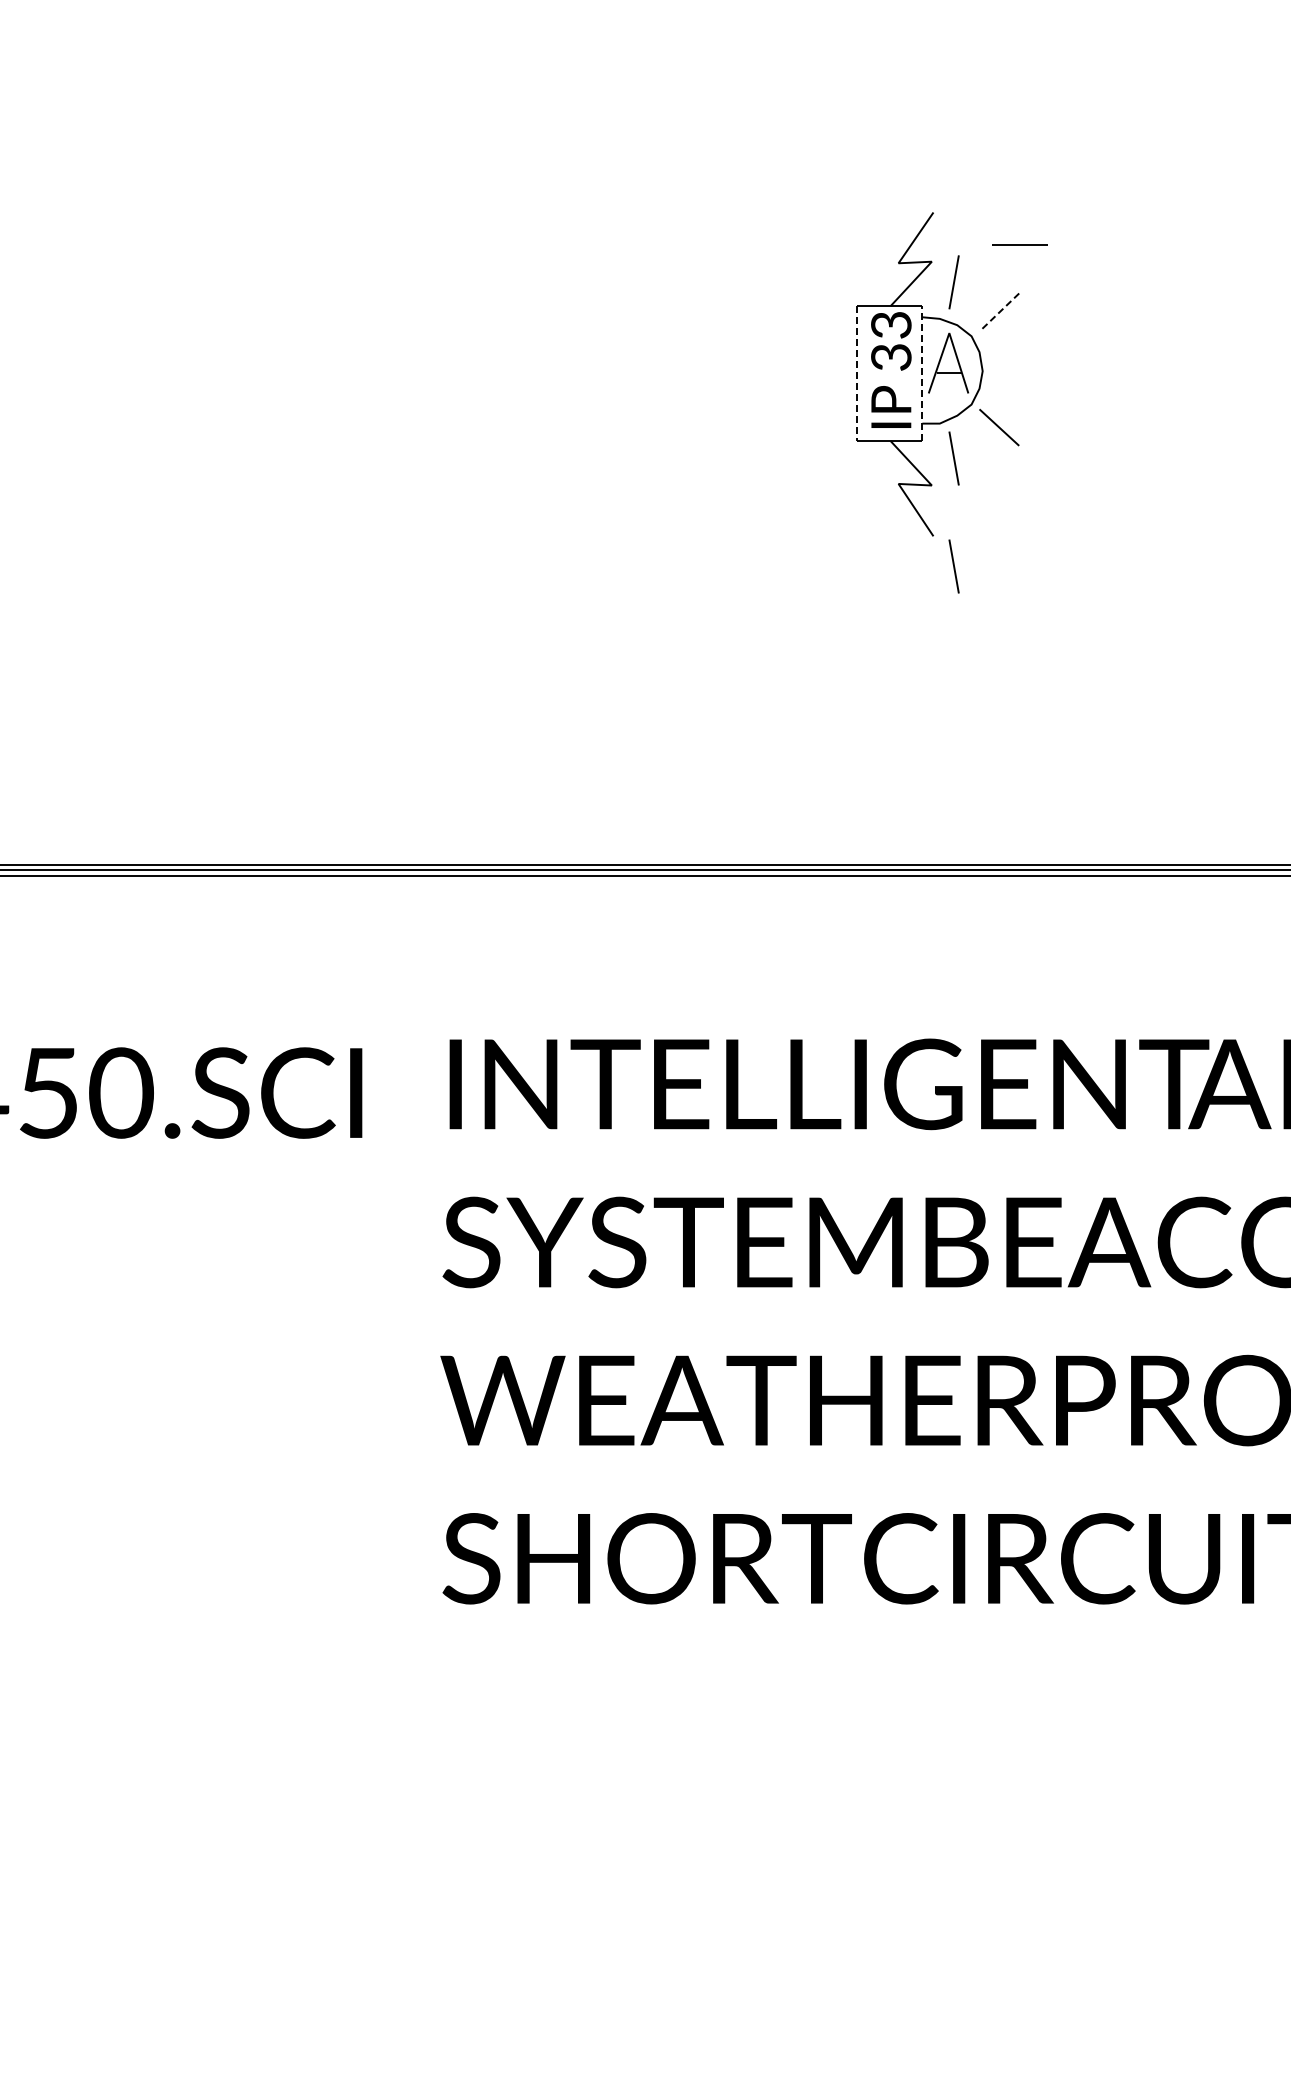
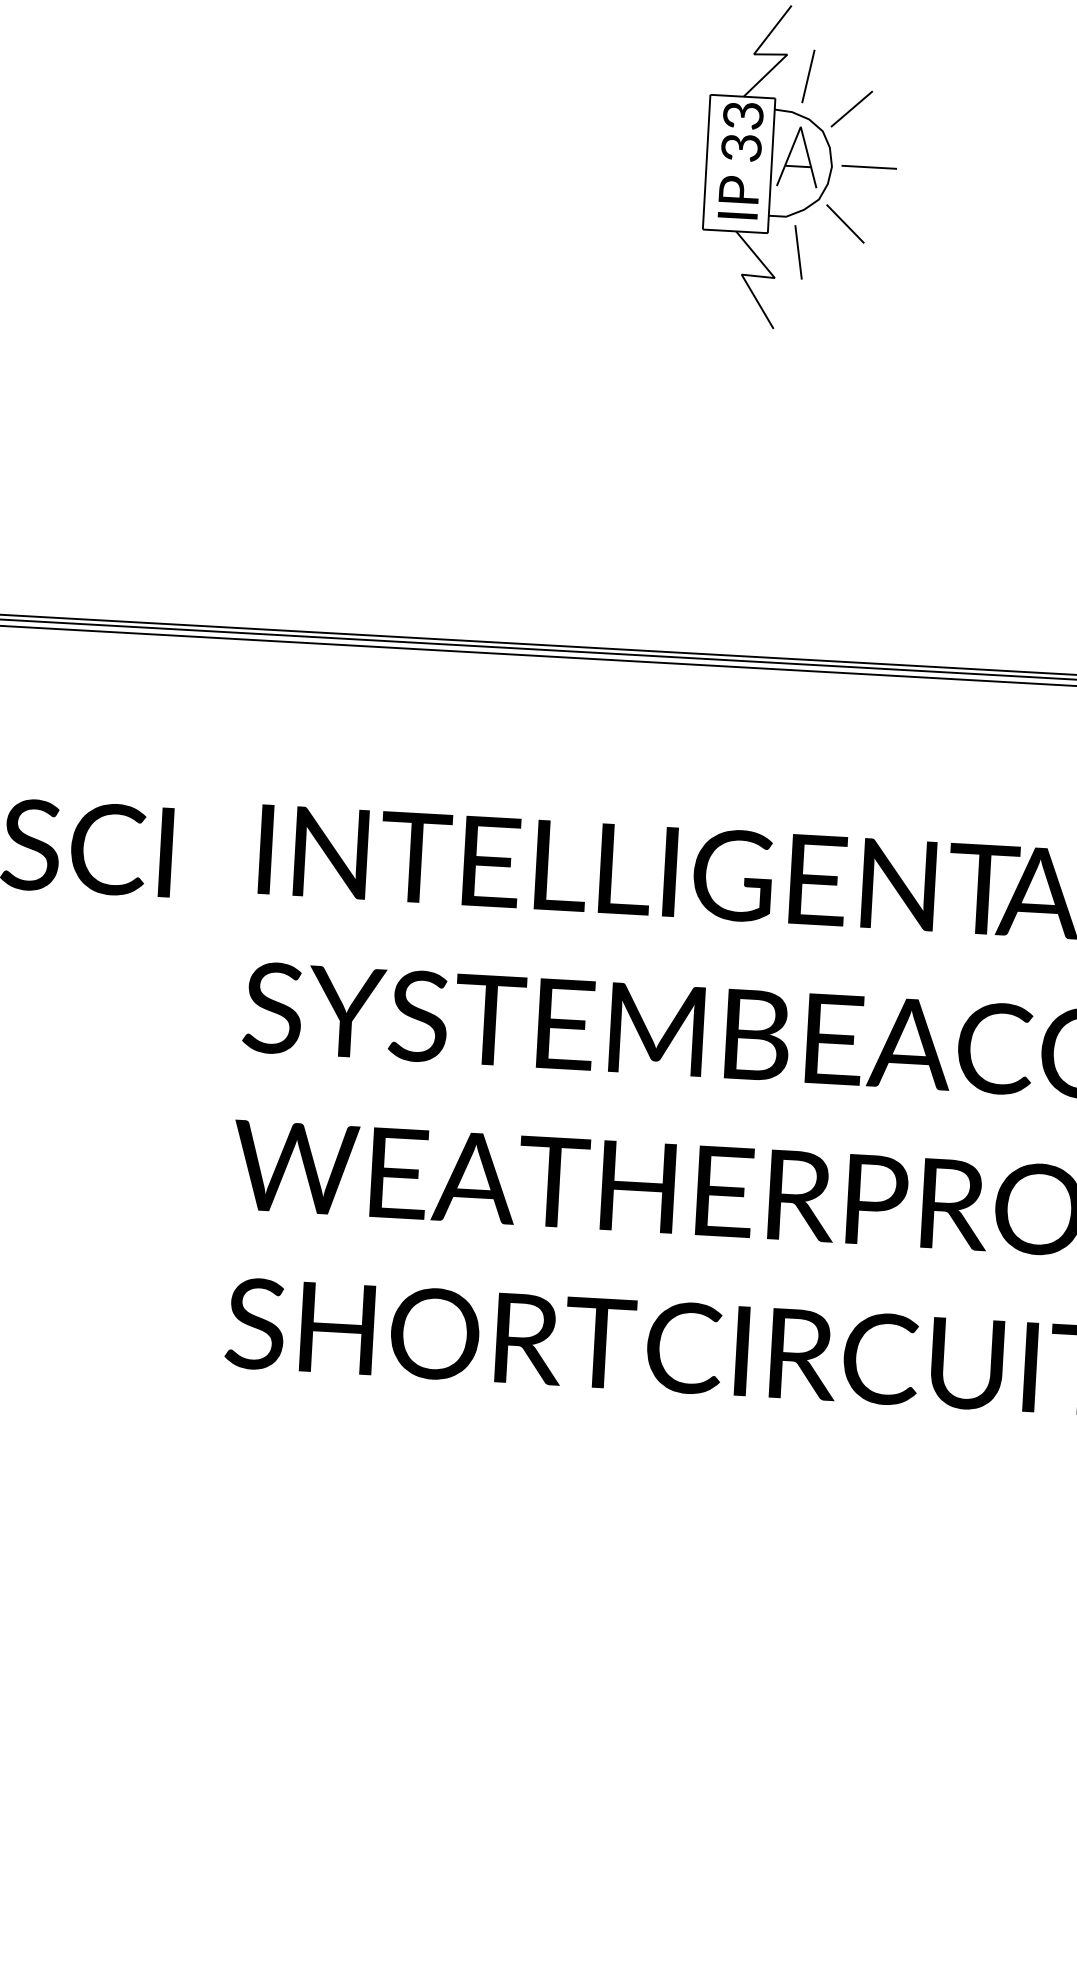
line: (1019, 244) -> (868, 167), moved
line: (999, 312) -> (852, 109), dashed -> solid
line: (922, 373) -> (771, 165), dashed -> solid
line: (857, 374) -> (706, 163), dashed -> solid
line: (953, 566) -> (791, 360), removed

